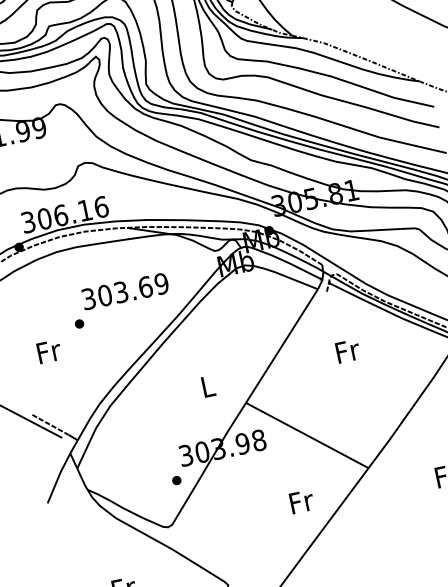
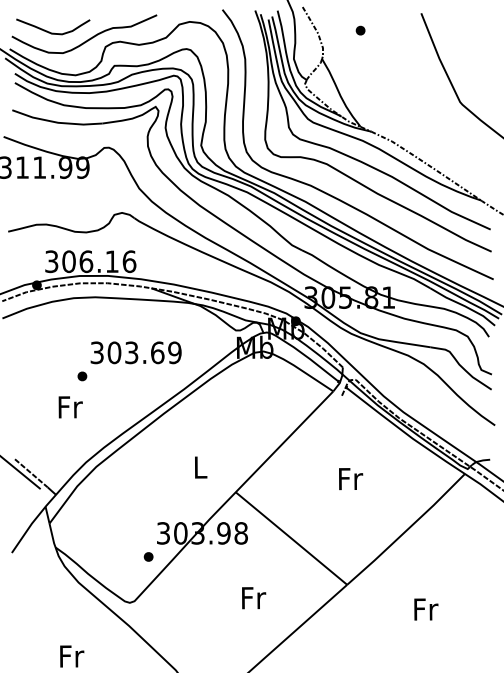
text: (49, 351) -> (70, 407), moved
text: (348, 351) -> (351, 479), moved
text: (302, 502) -> (254, 598), moved

